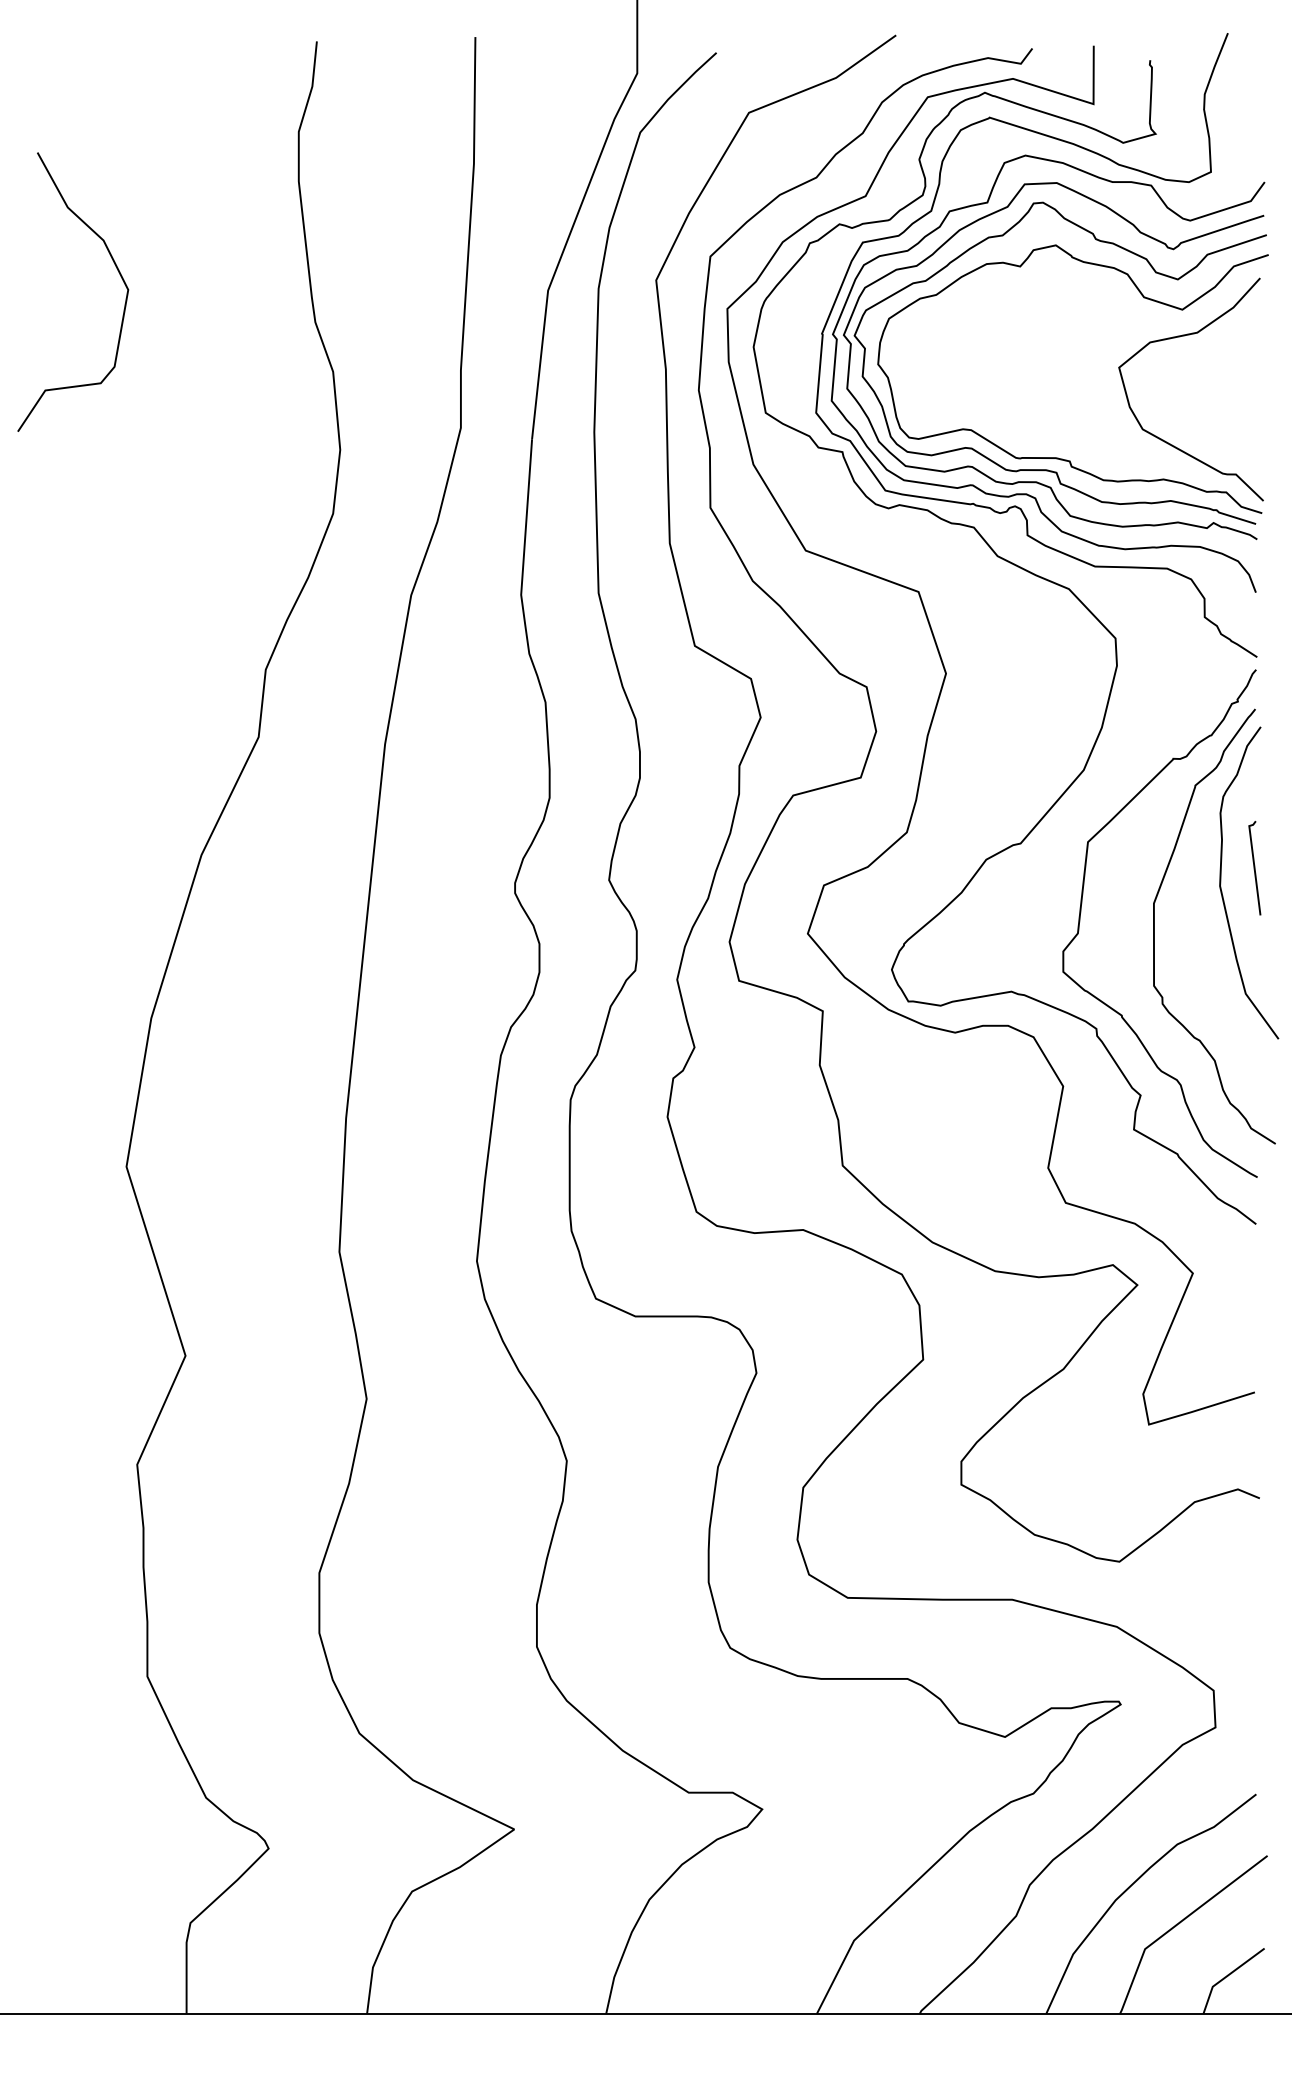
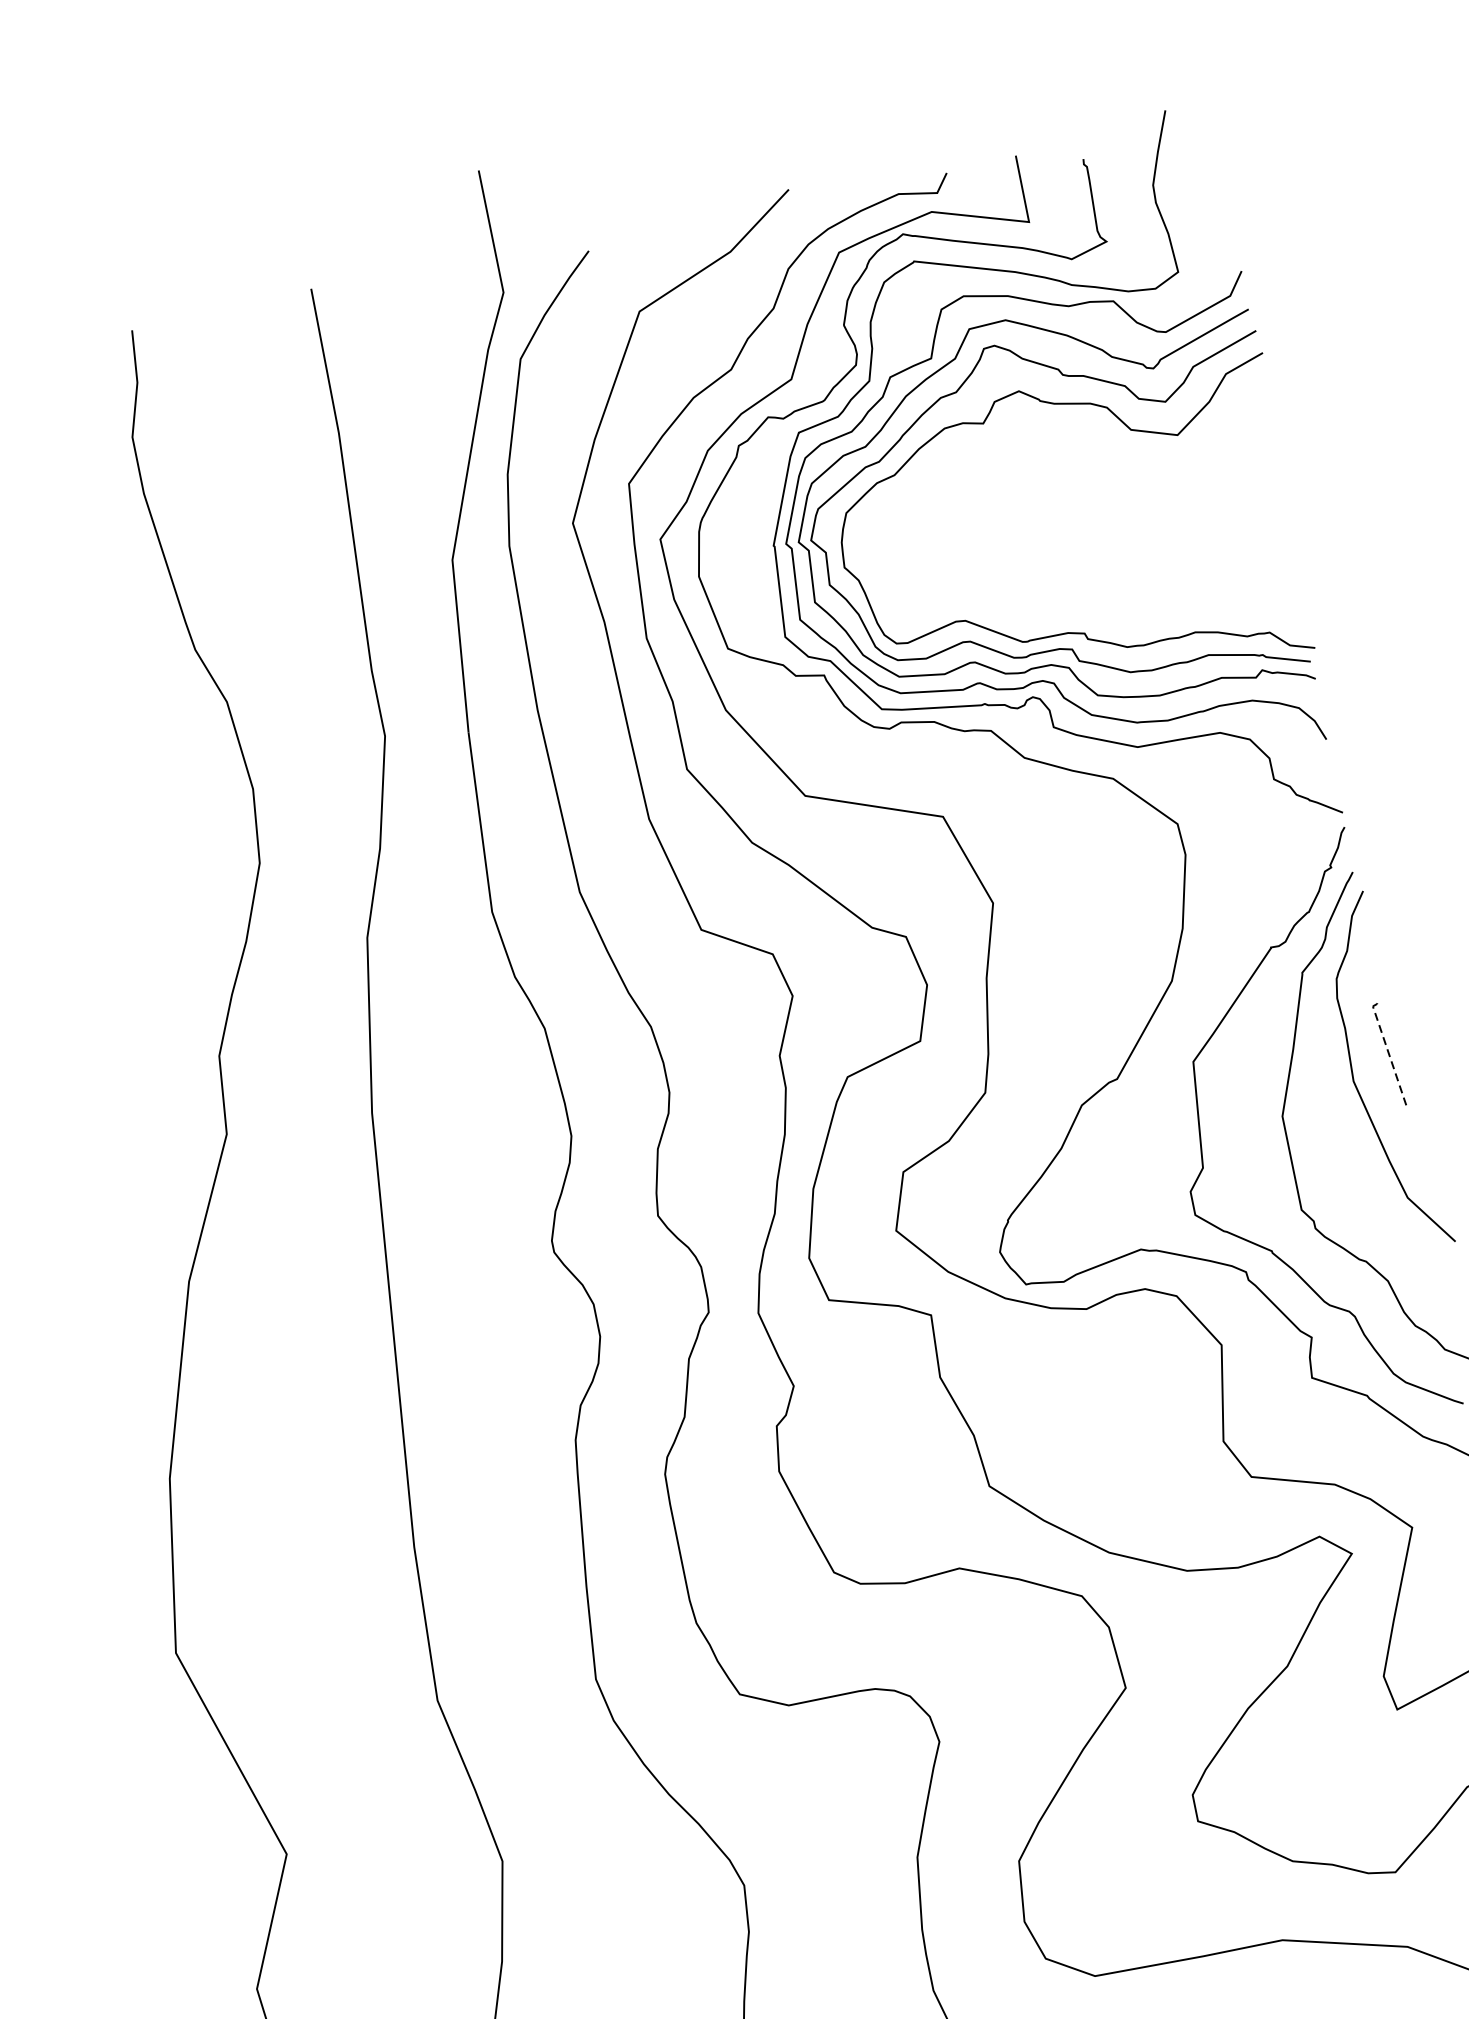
curve: (1180, 337) -> (1181, 467), removed
line: (1254, 864) -> (1387, 1048), solid -> dashed

